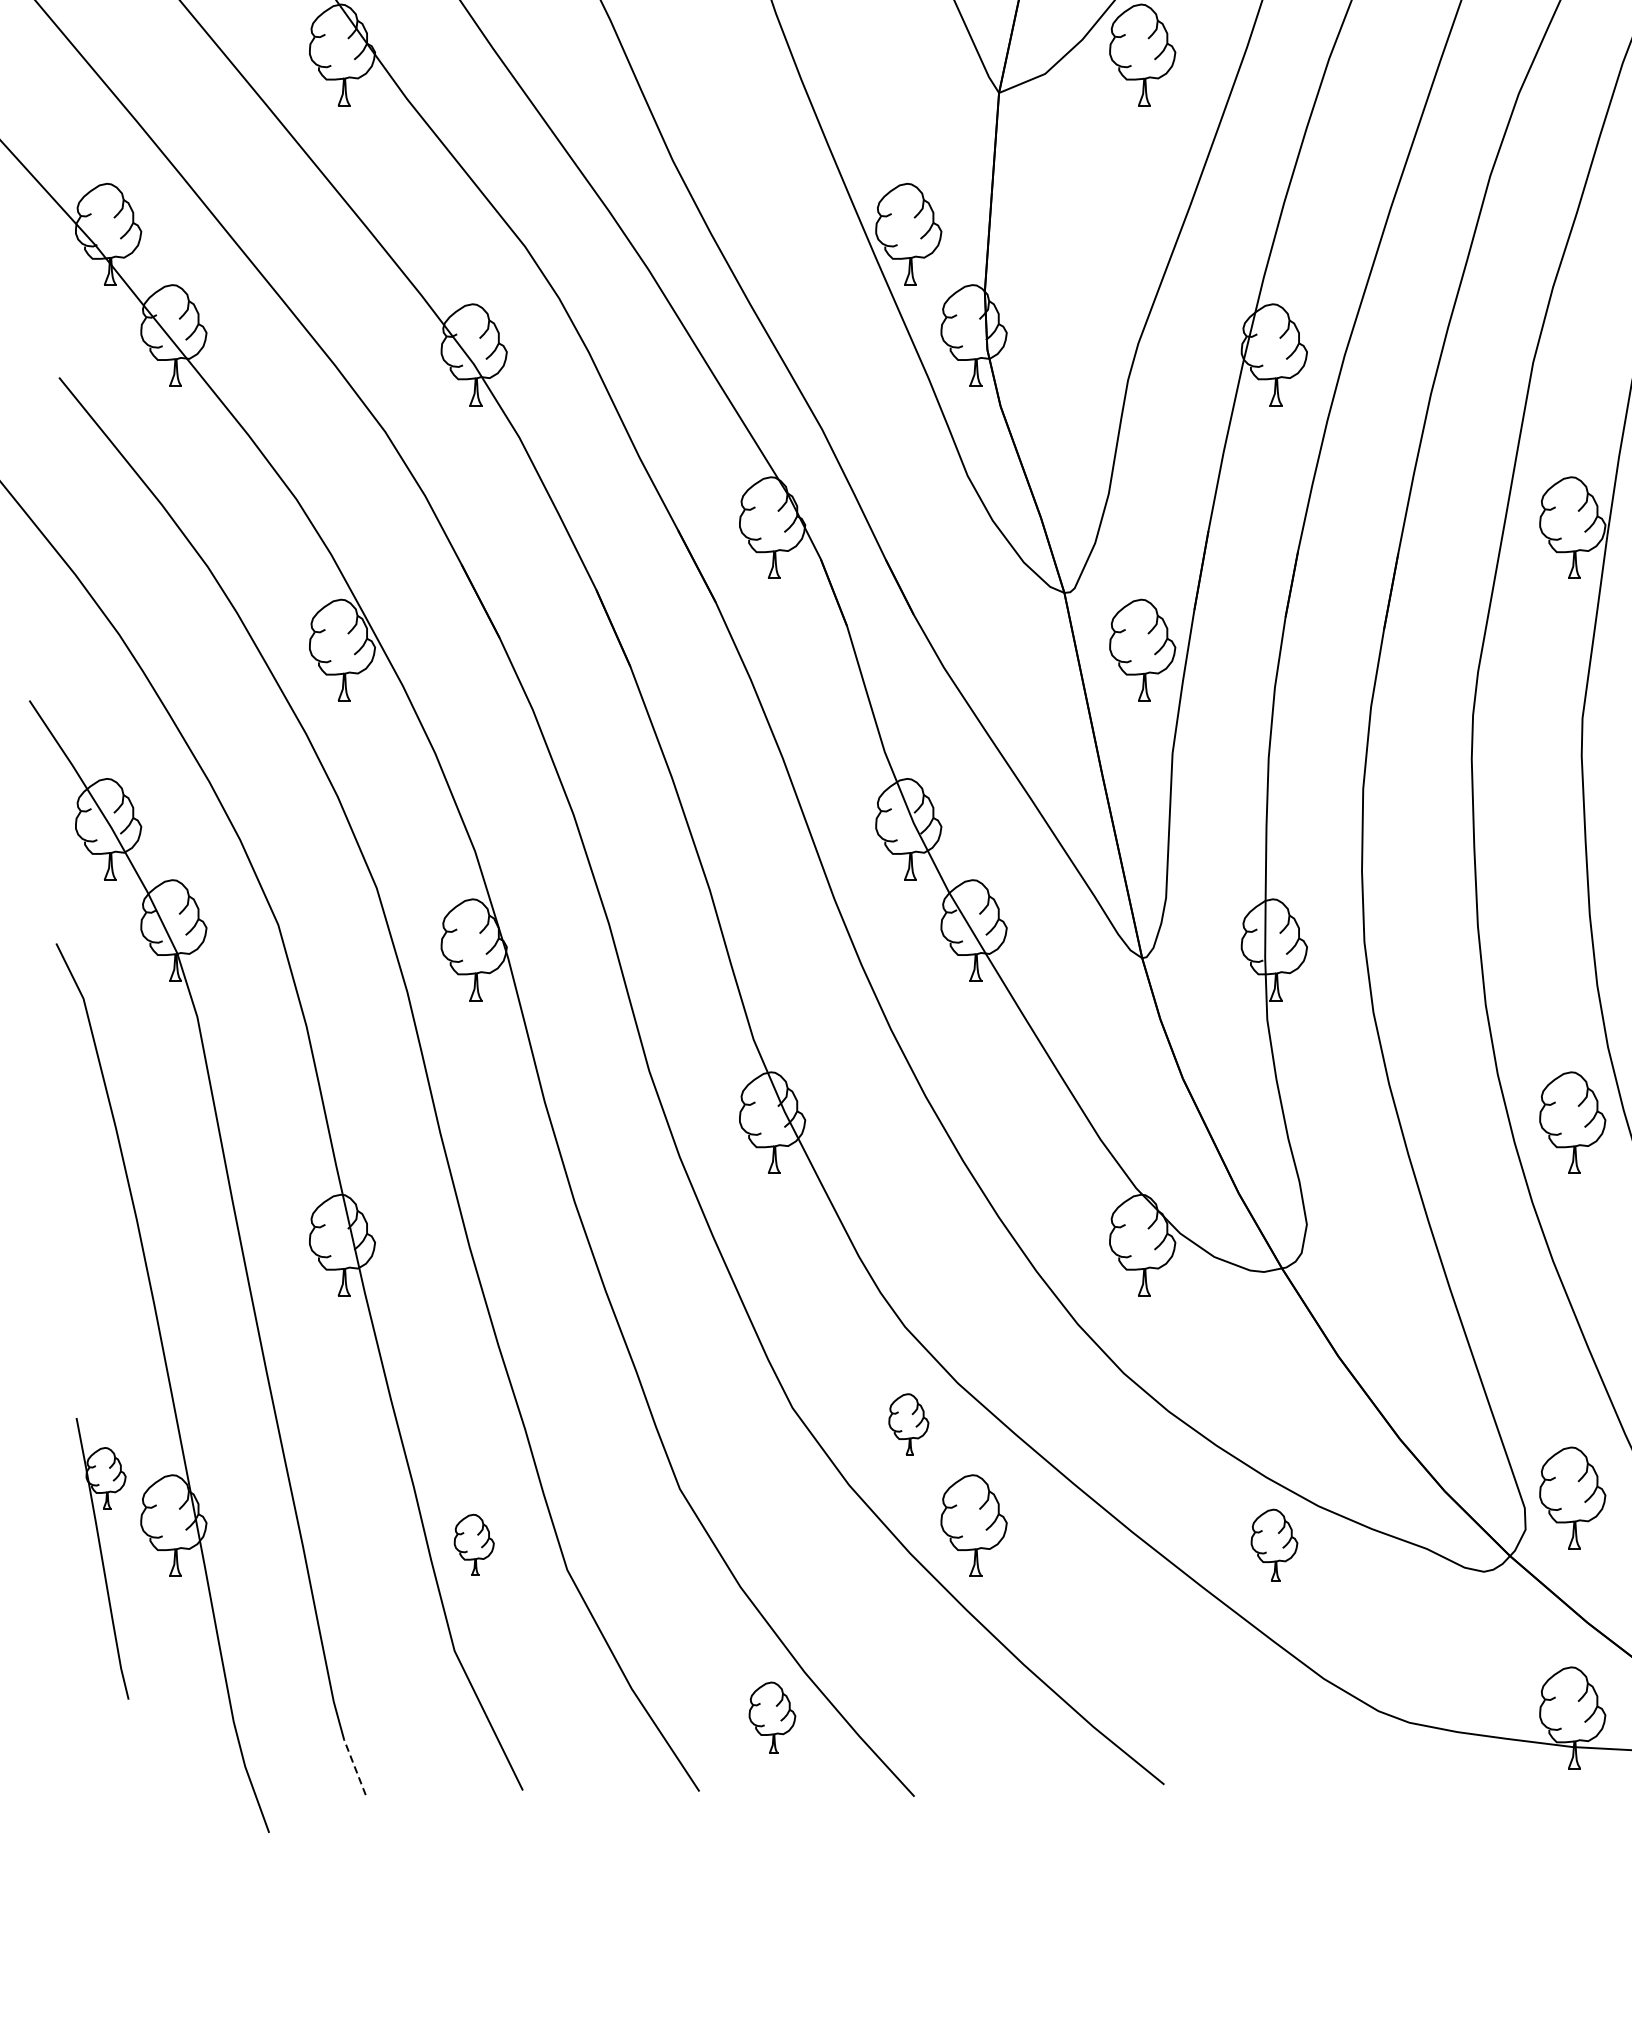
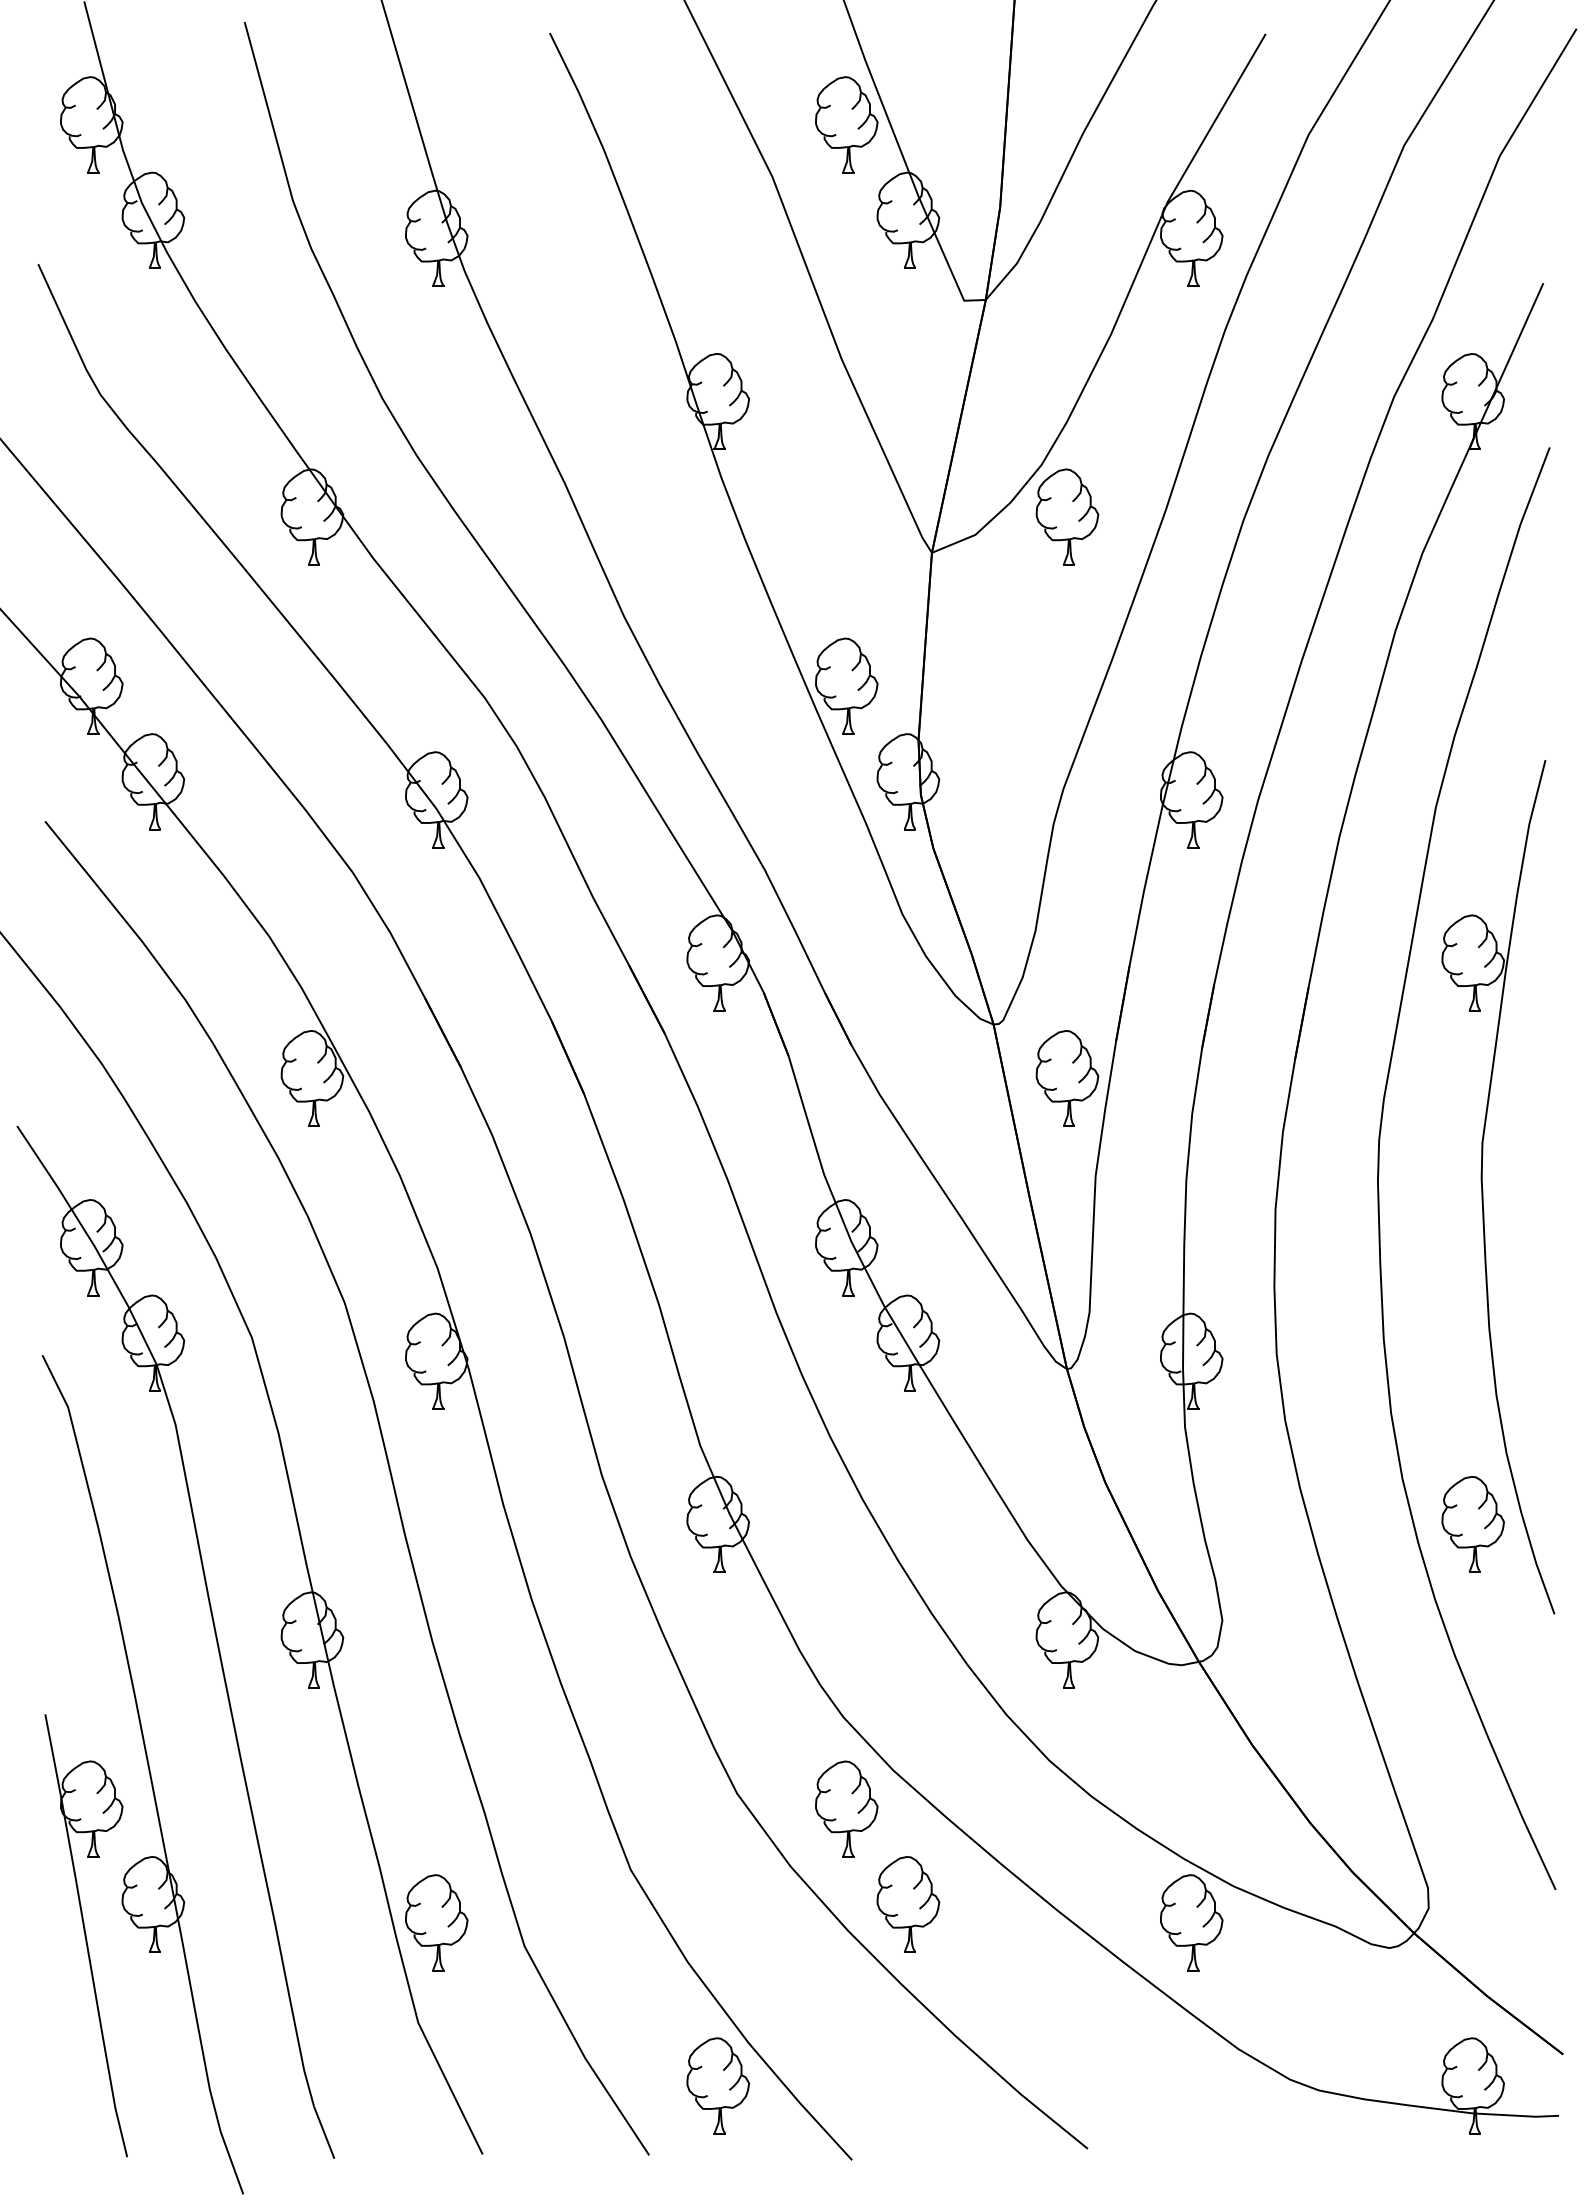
part: (908, 1423) -> (846, 1808), size x1.67
part: (1571, 1498) -> (1472, 1878), removed
part: (473, 1544) -> (436, 1922), size x1.67
part: (1274, 1544) -> (1191, 1922), size x1.43
part: (101, 1558) -> (85, 1935), size x1.67
part: (771, 1717) -> (717, 2085), size x1.43
line: (355, 1767) -> (324, 2132), dashed -> solid

